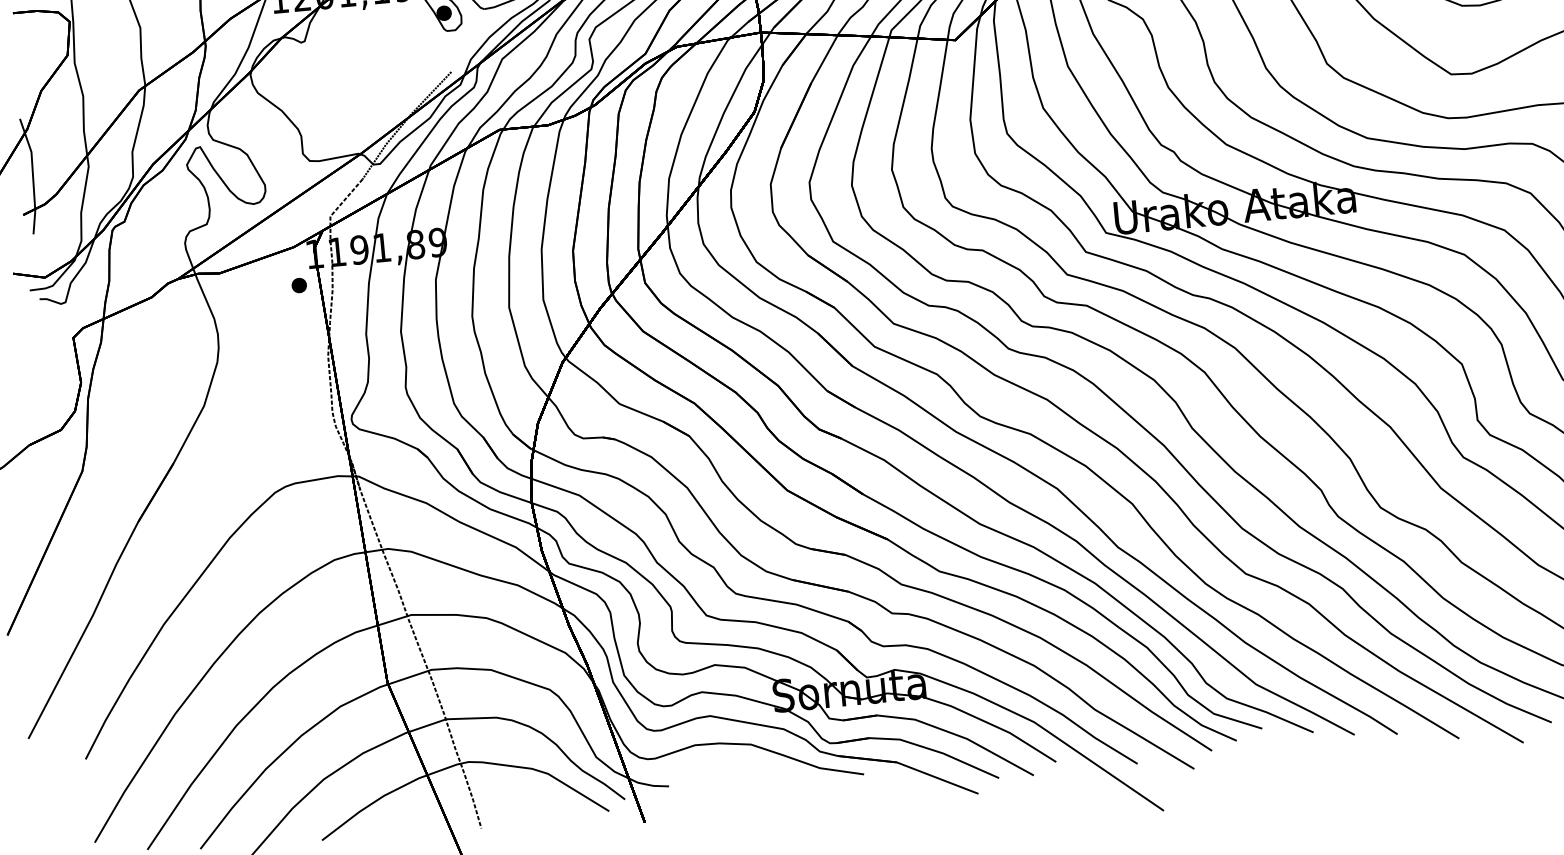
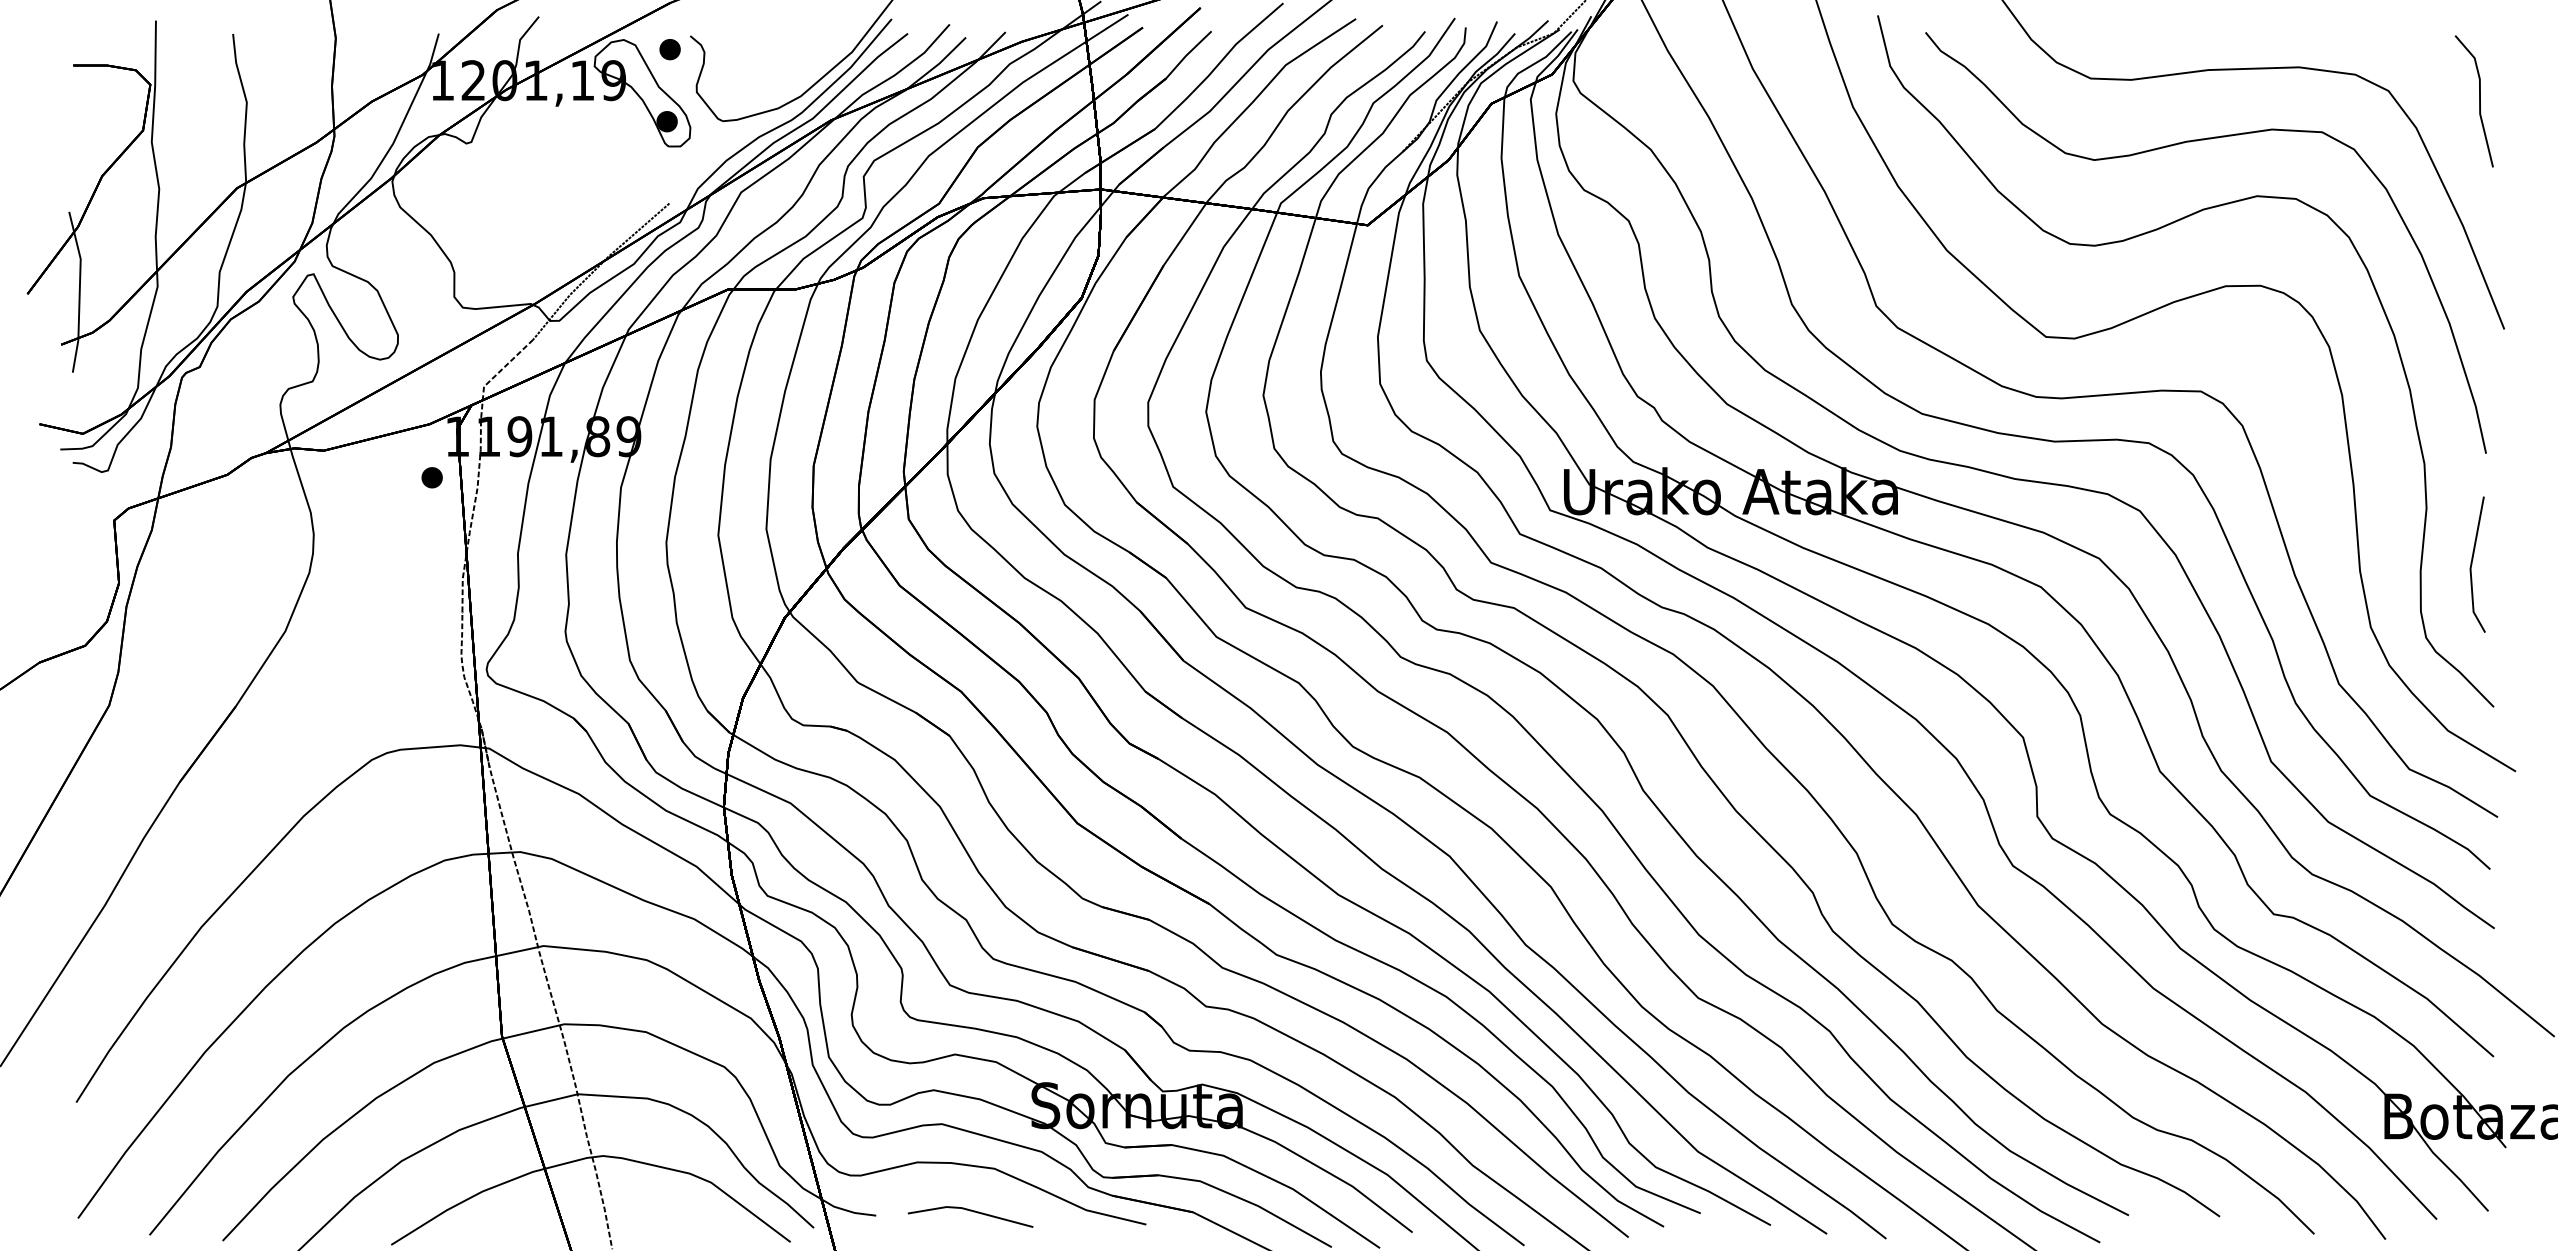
line: (736, 776) -> (970, 1211), added

